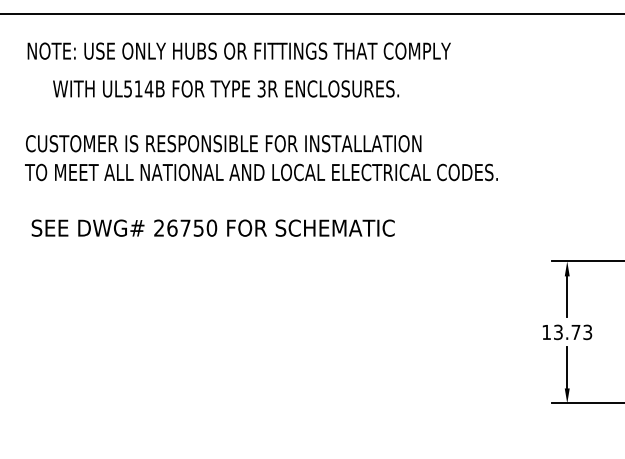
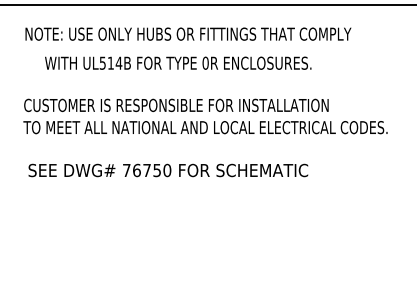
text: (261, 88) -> (205, 62), 3R -> 0R
text: (158, 227) -> (126, 169), 26750 -> 76750

